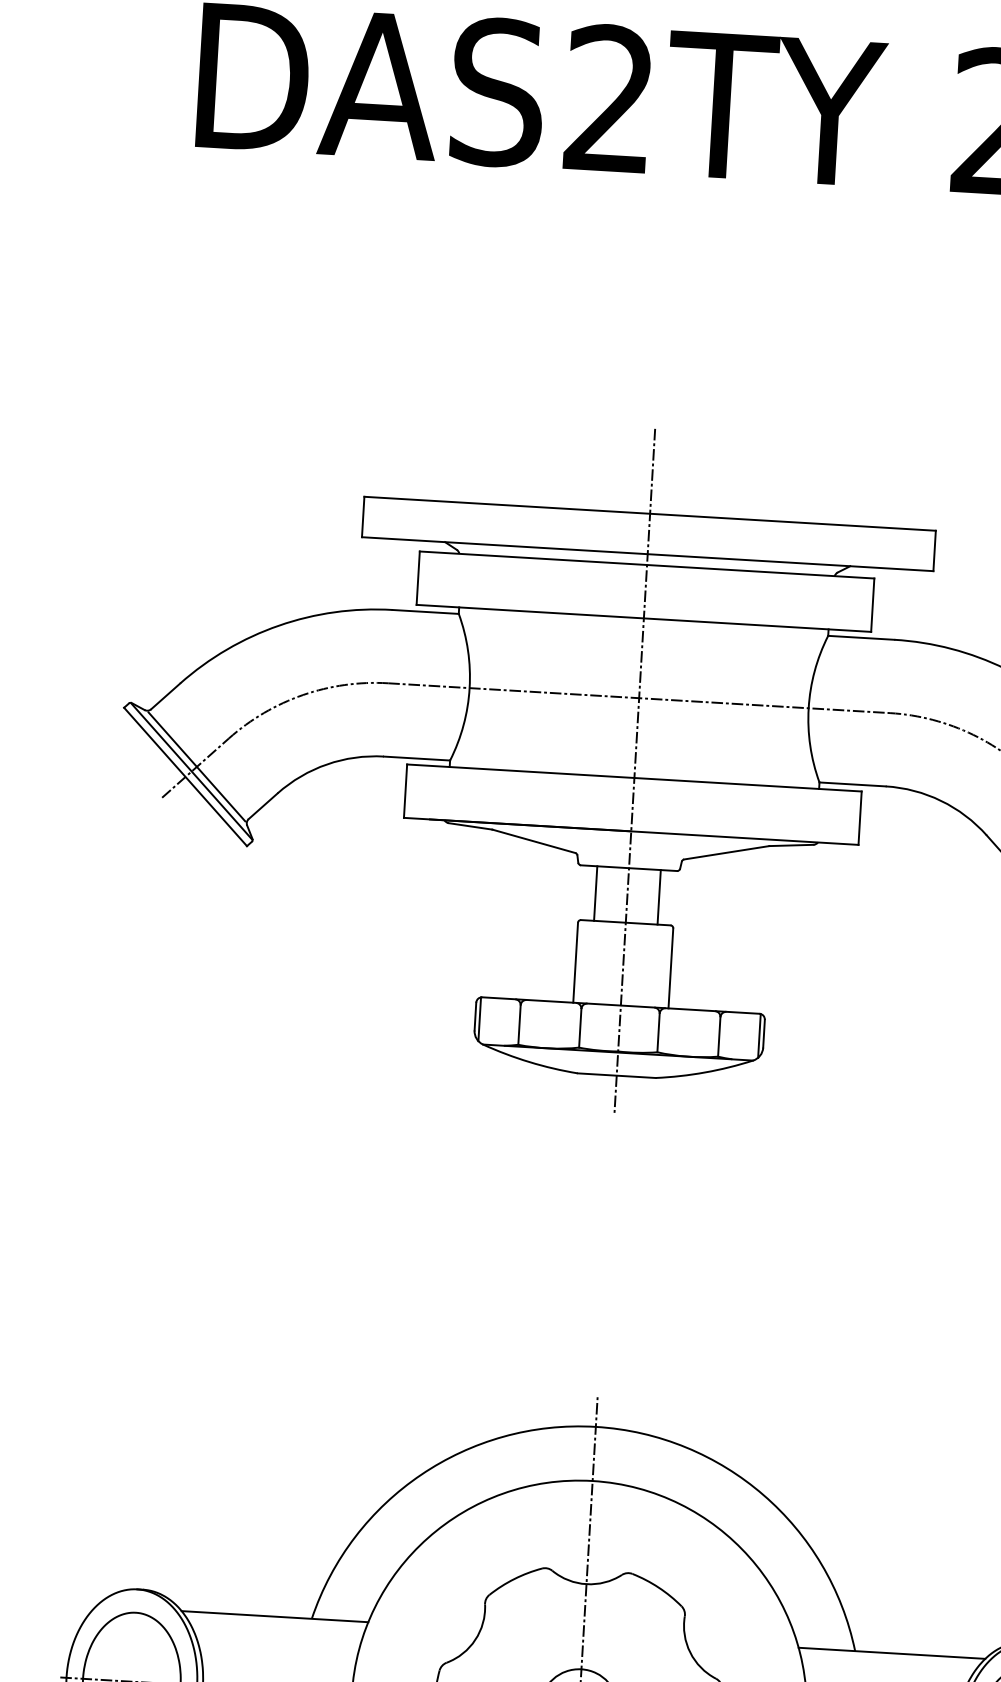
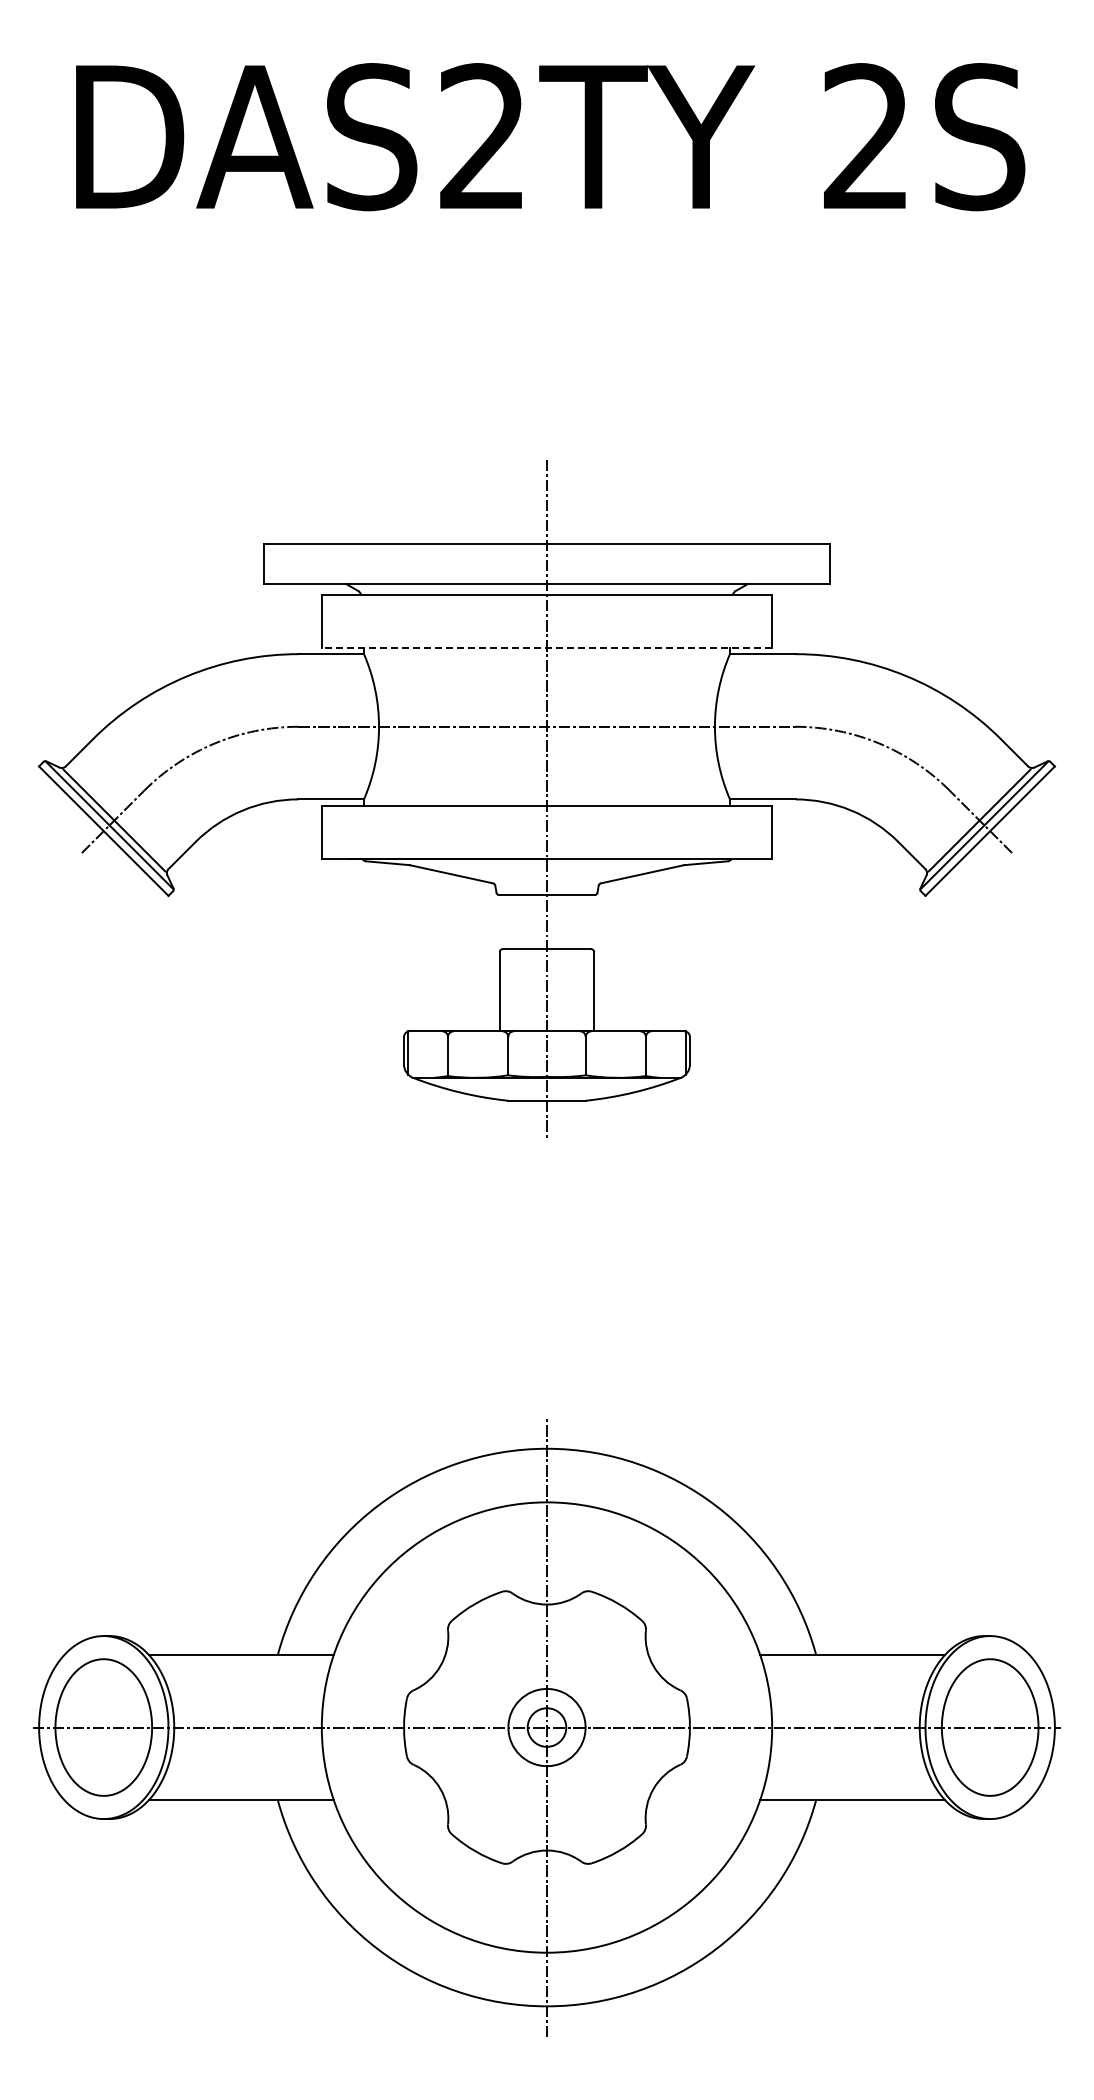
line: (643, 618) -> (546, 647), solid -> dashed
line: (595, 893) -> (515, 922), removed
line: (659, 897) -> (578, 922), removed

